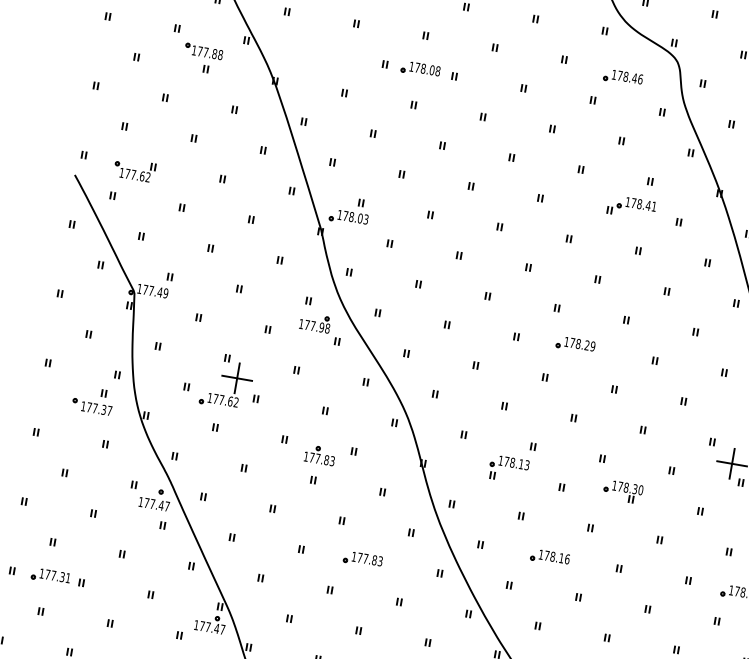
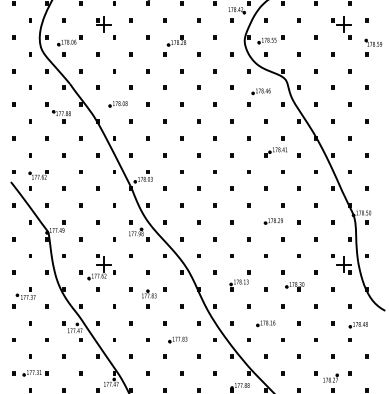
part: (418, 69) -> (117, 104), moved
part: (573, 344) -> (272, 221), moved
part: (92, 399) -> (25, 293), moved

